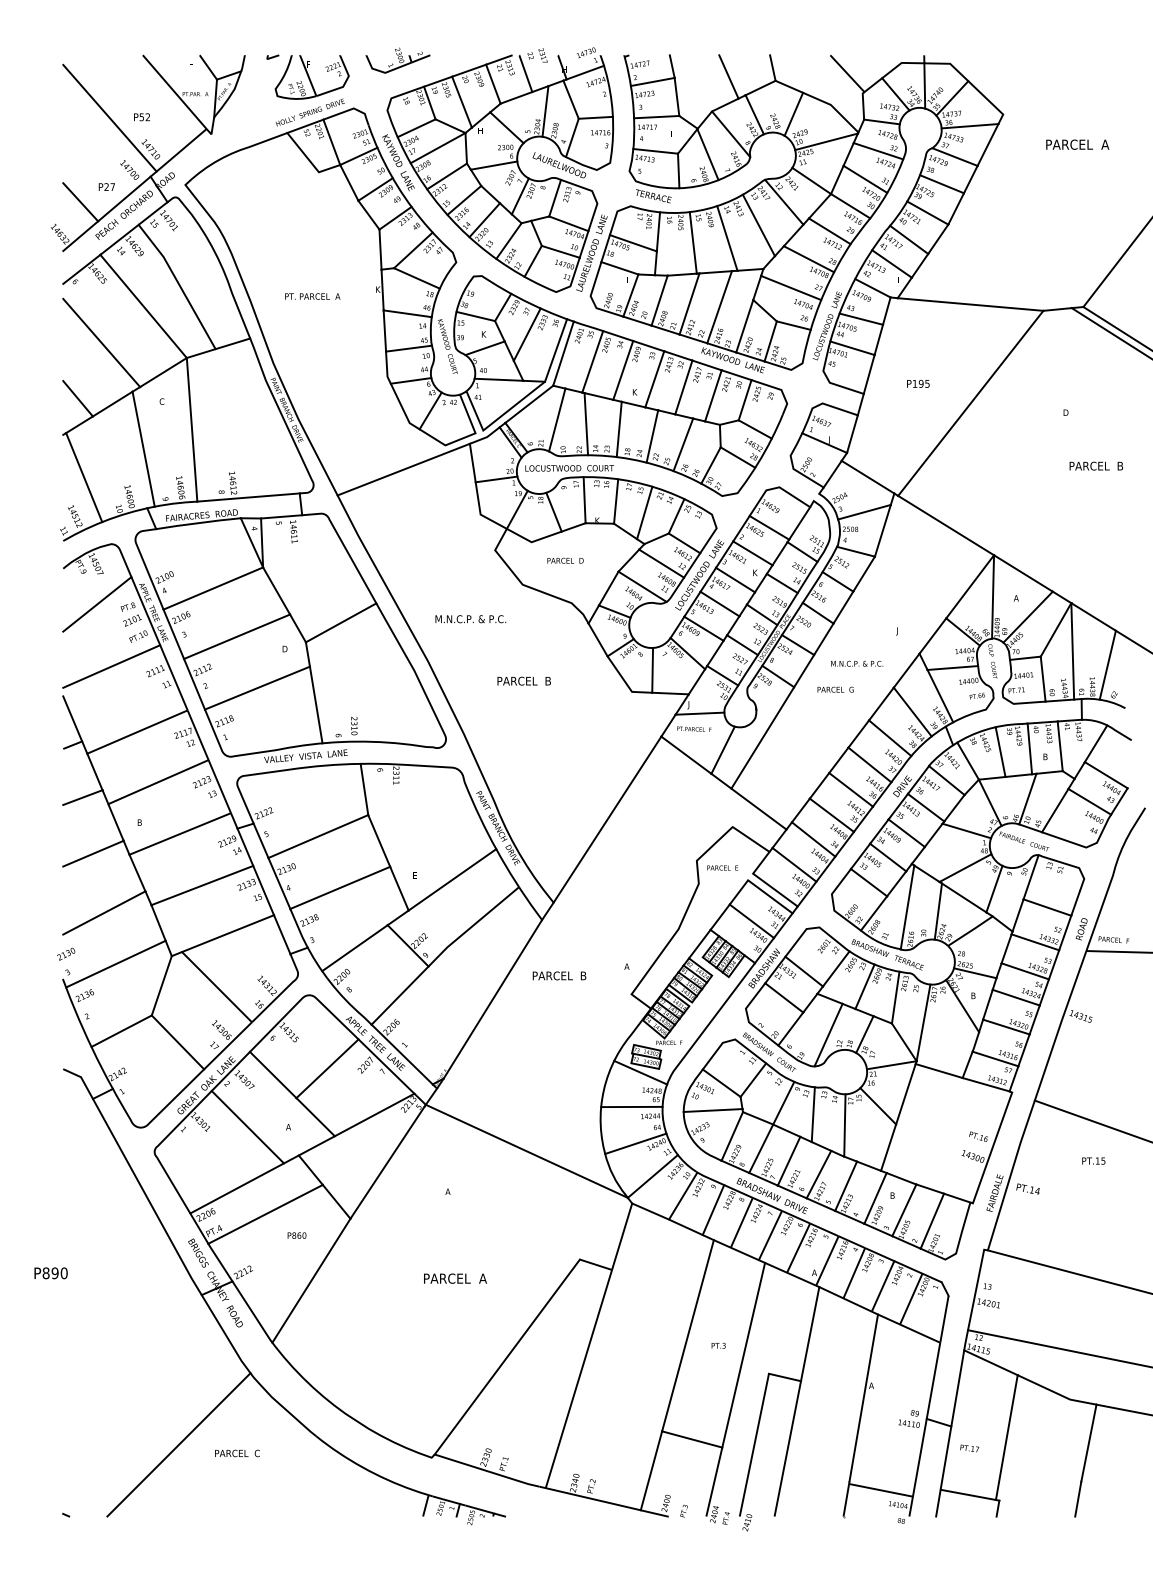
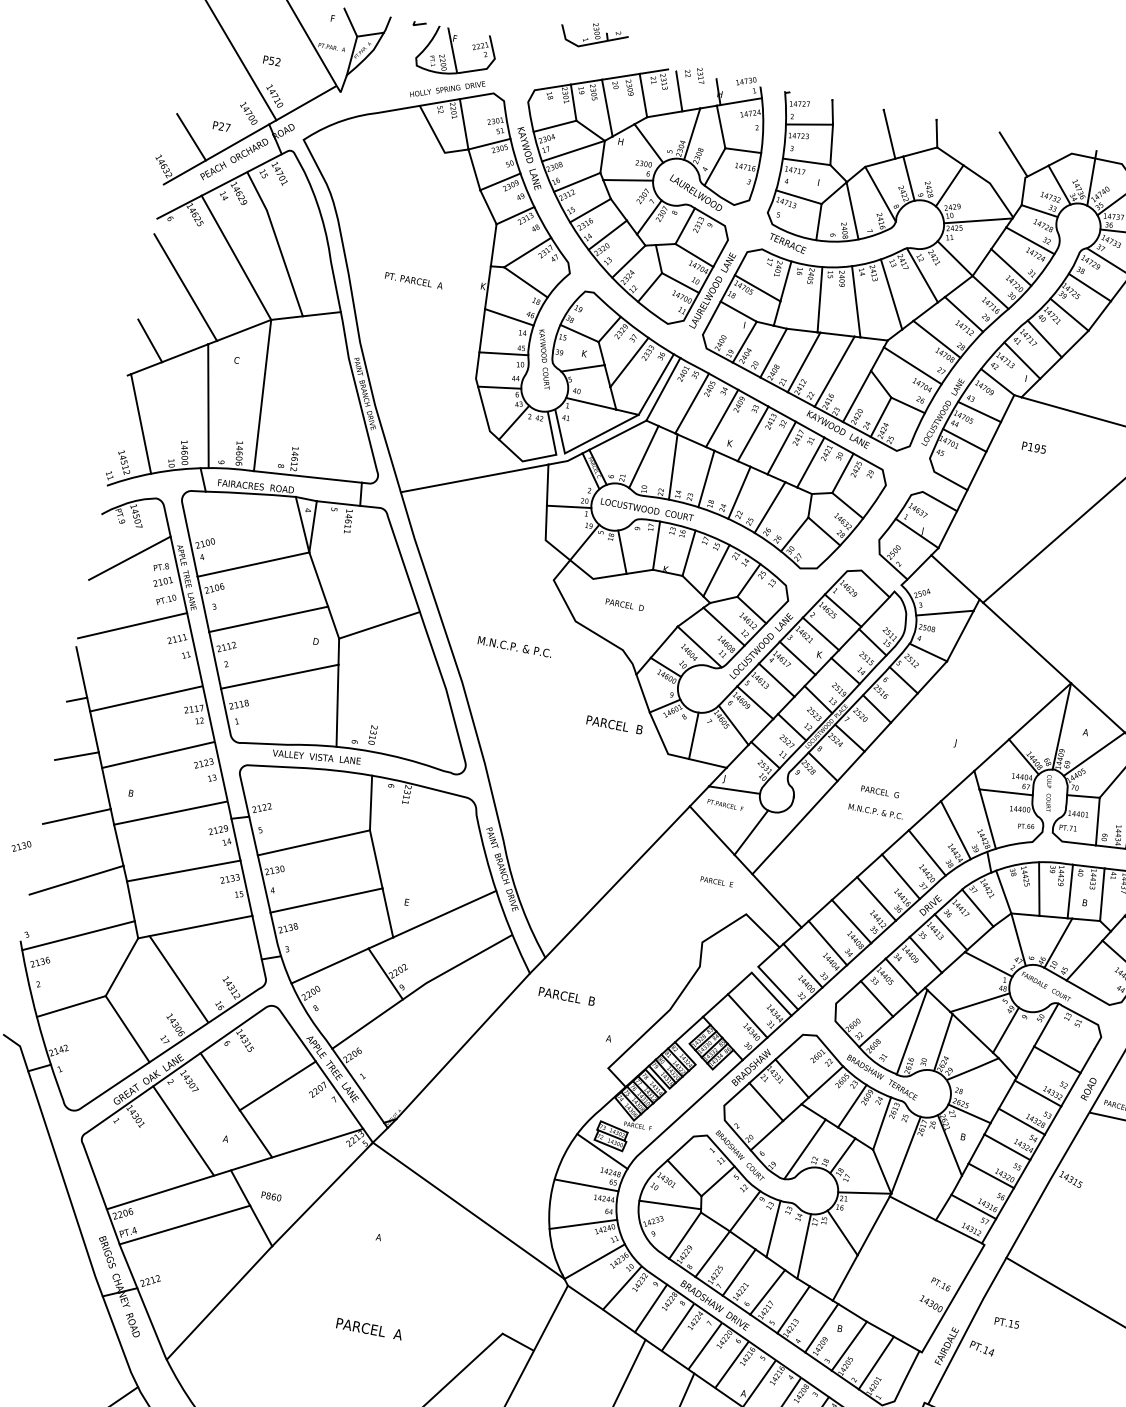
part: (397, 60) -> (593, 35), moved
text: (918, 383) -> (1034, 447), moved
text: (857, 663) -> (876, 811), moved
text: (523, 680) -> (614, 724), moved
text: (722, 867) -> (716, 881), moved
text: (66, 953) -> (21, 845), moved
text: (559, 975) -> (567, 996), moved
text: (1093, 1160) -> (1006, 1322), moved
text: (296, 1235) -> (270, 1196), moved

